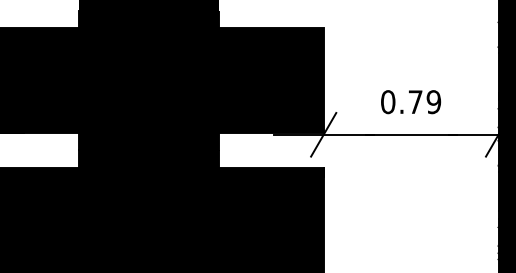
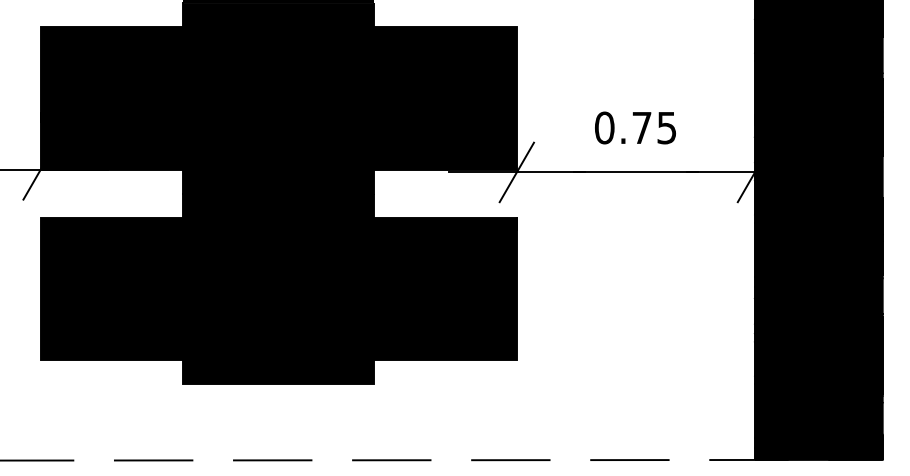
text: (433, 101) -> (666, 127), 0.79 -> 0.75

